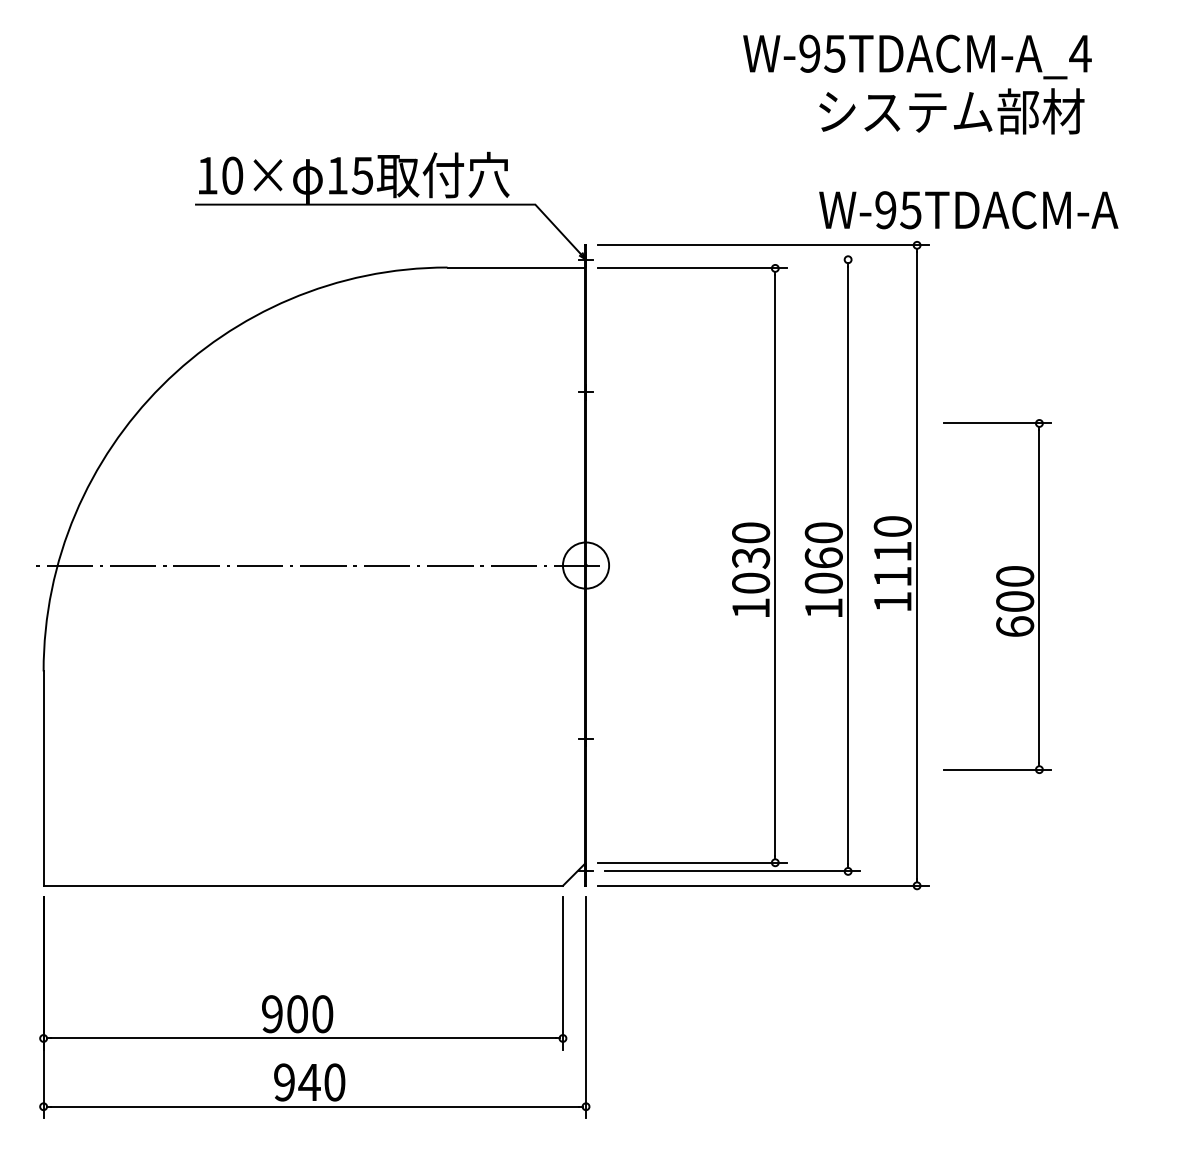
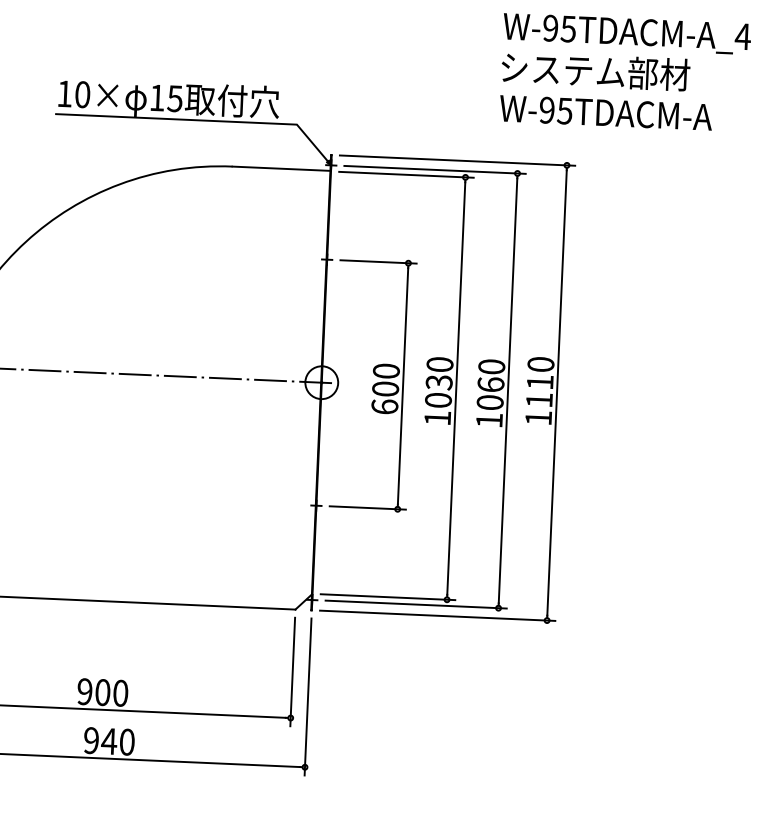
text: (917, 56) -> (627, 33), moved
text: (968, 210) -> (605, 113), moved
line: (731, 259) -> (434, 169), added
part: (997, 596) -> (373, 384), moved

